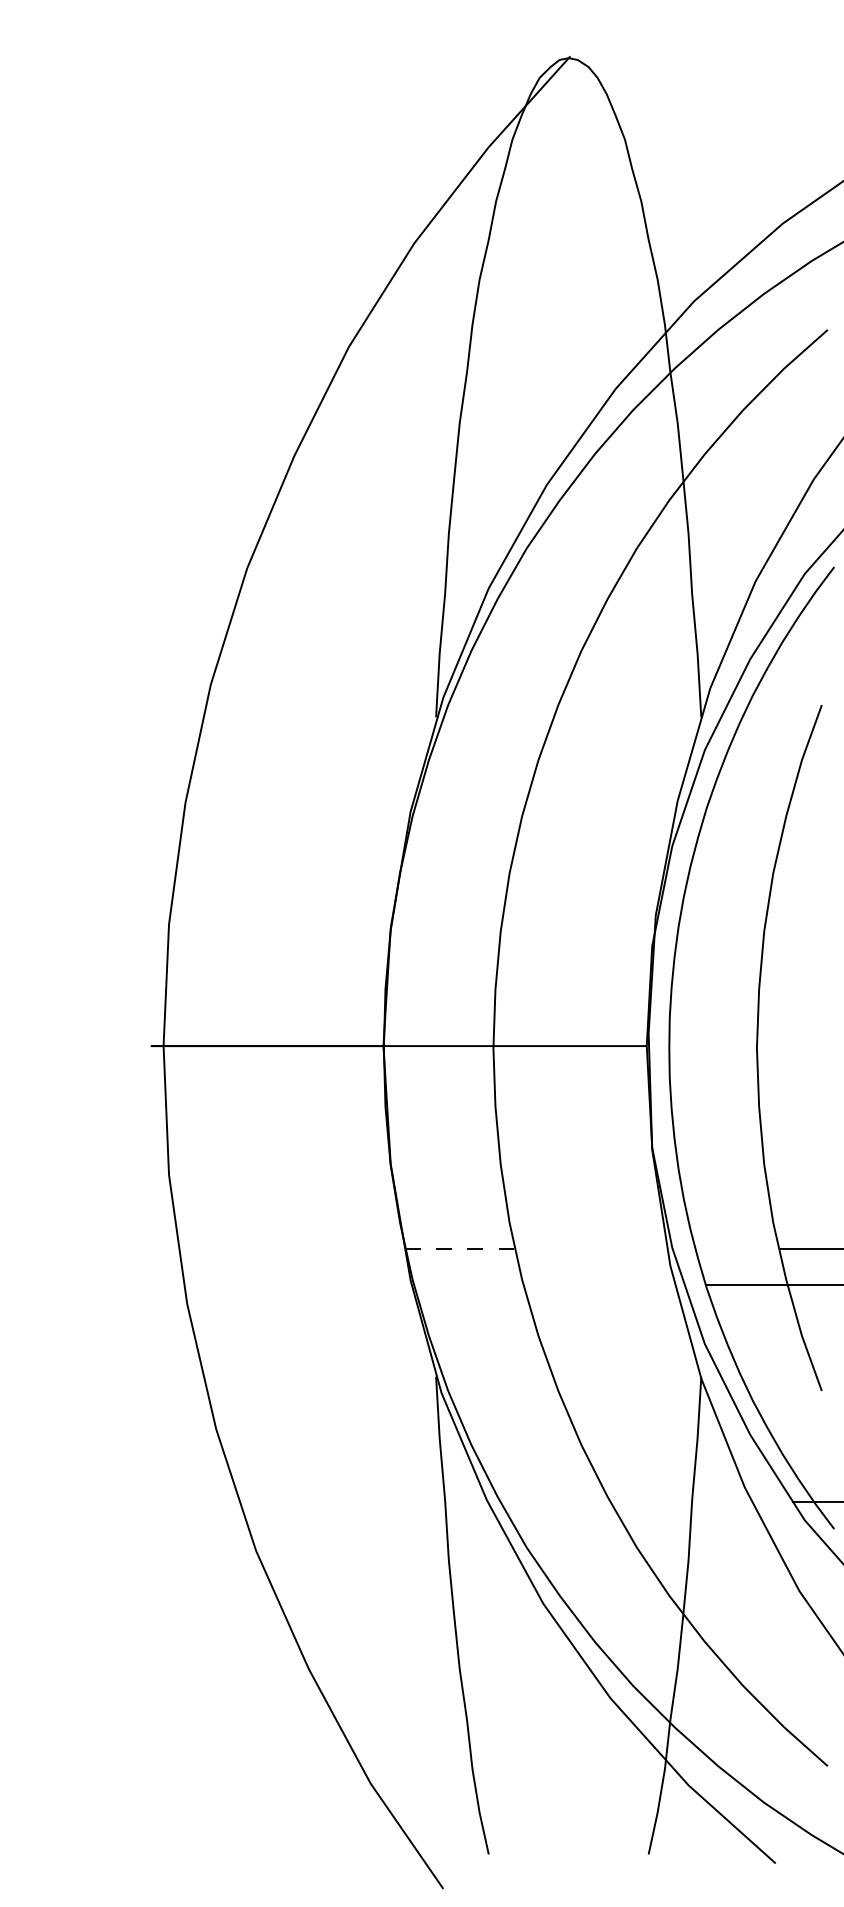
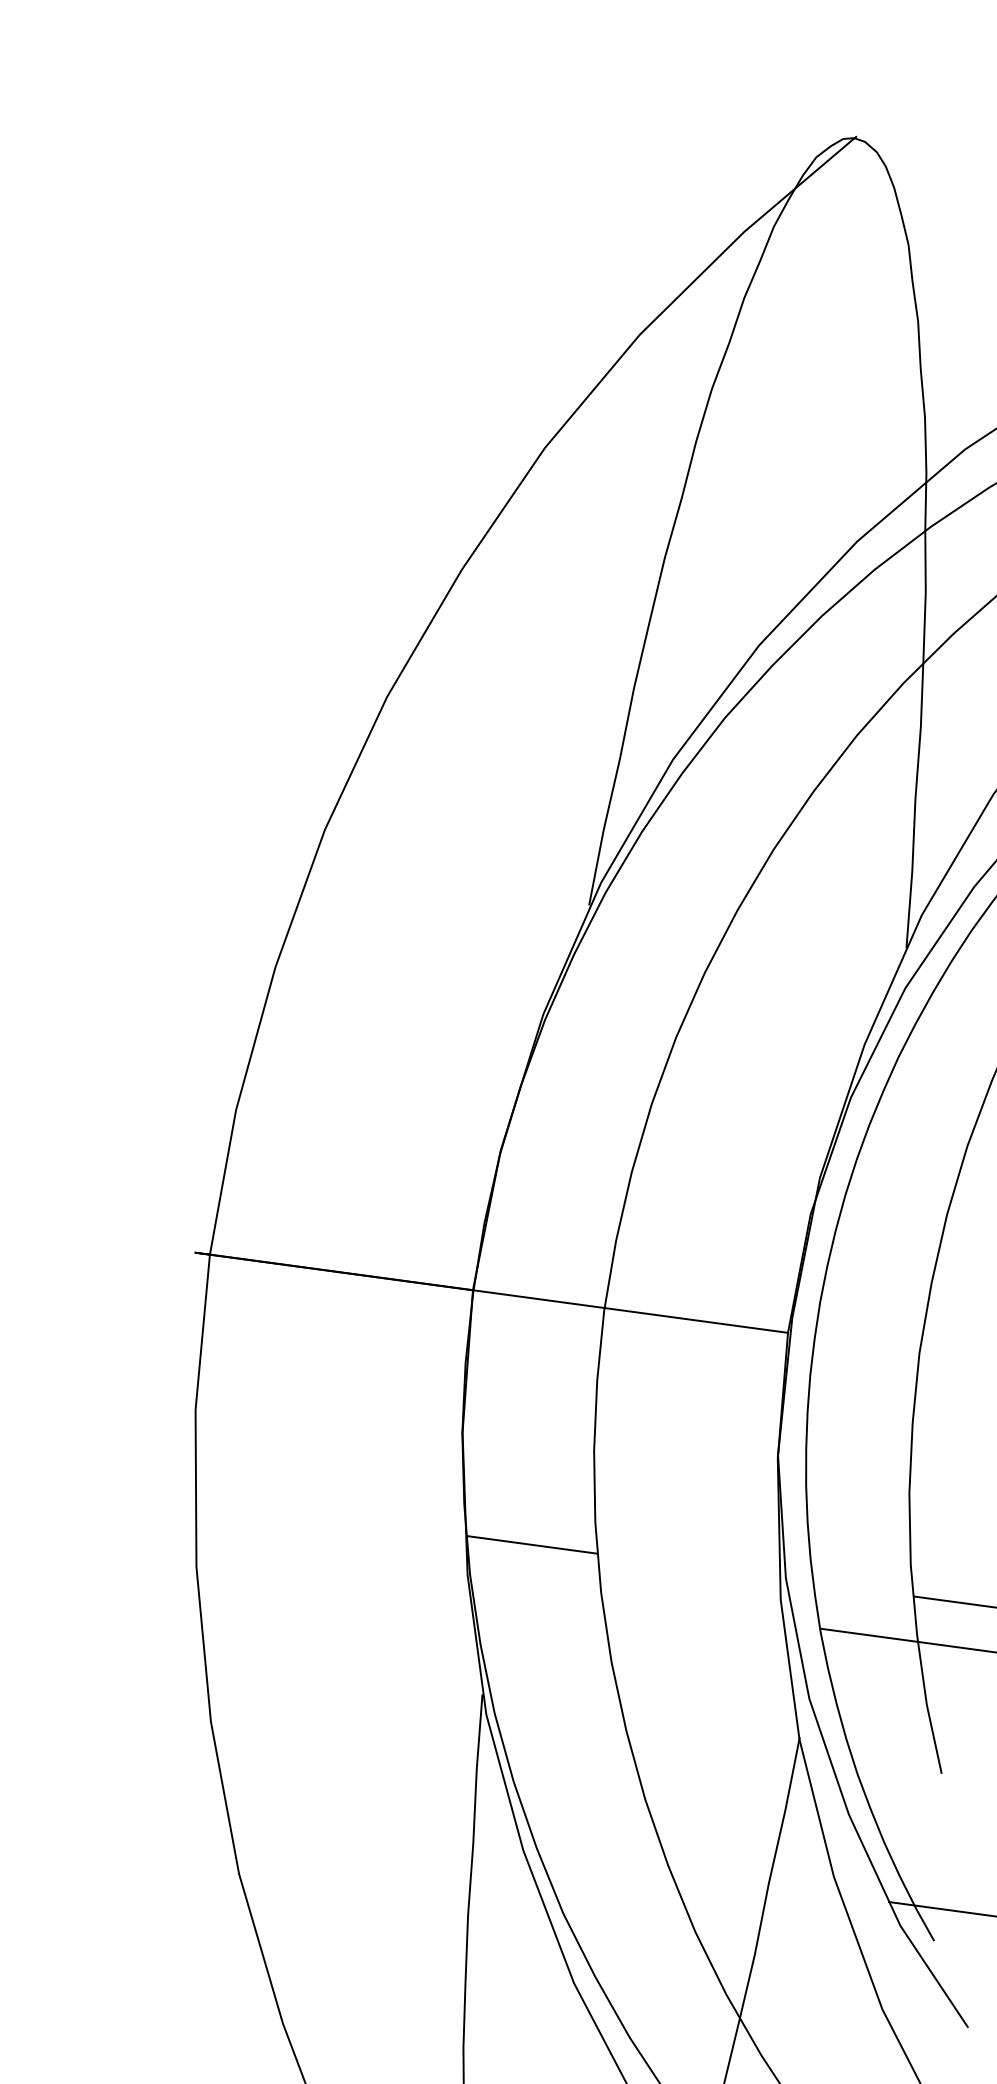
line: (460, 1248) -> (532, 1544), dashed -> solid

